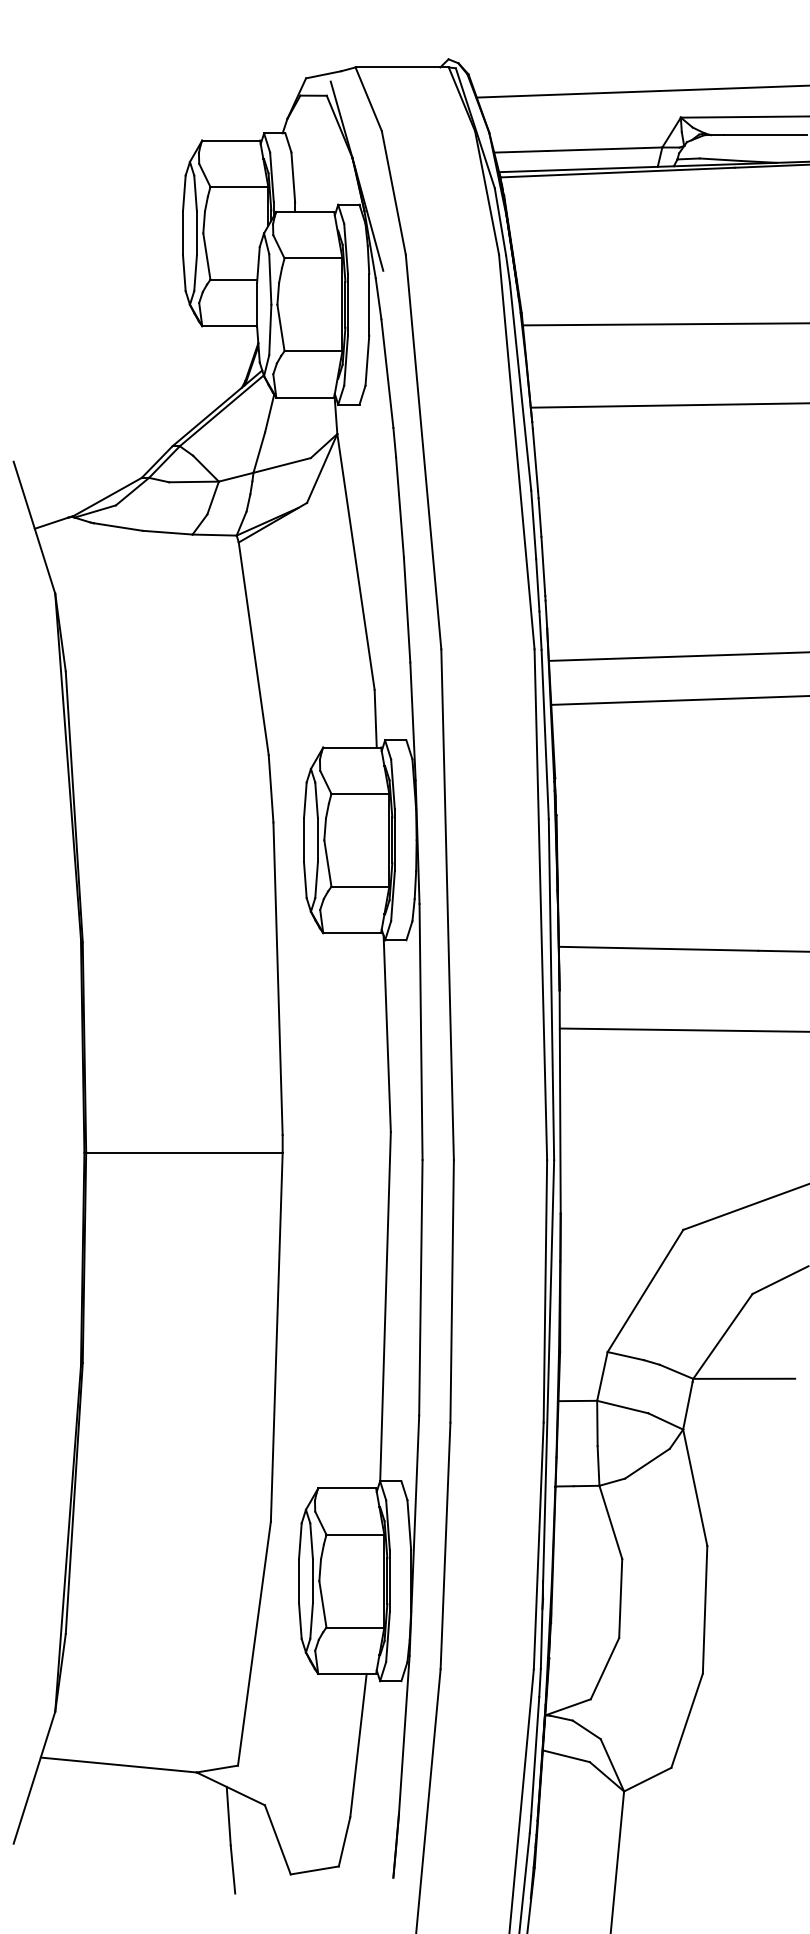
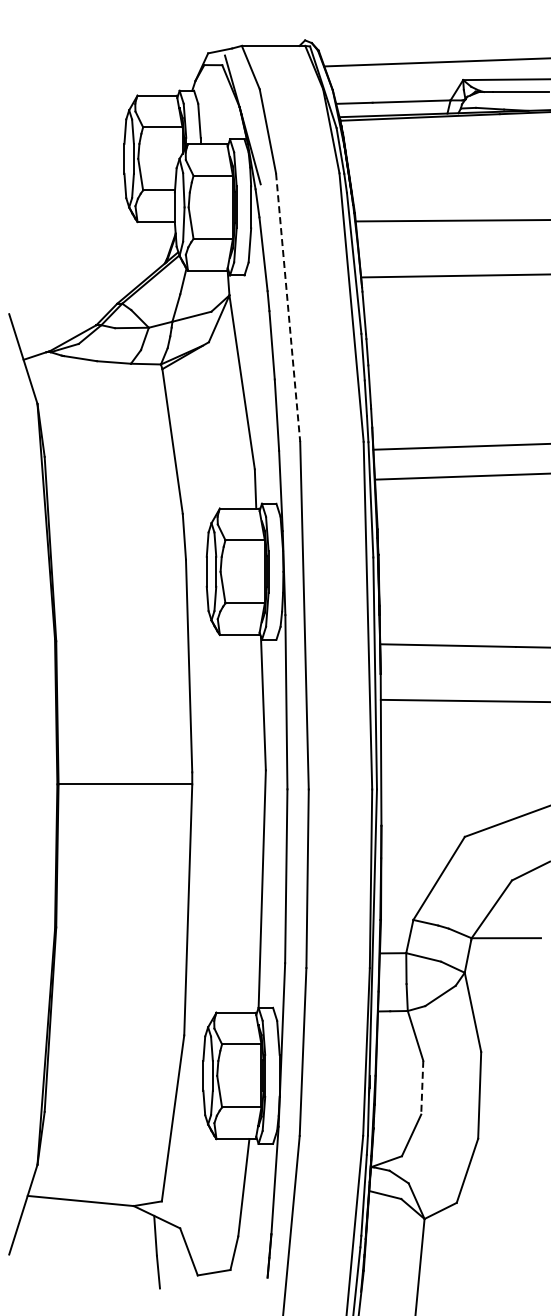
line: (424, 451) -> (288, 307), solid -> dashed
line: (621, 1598) -> (422, 1087), solid -> dashed

